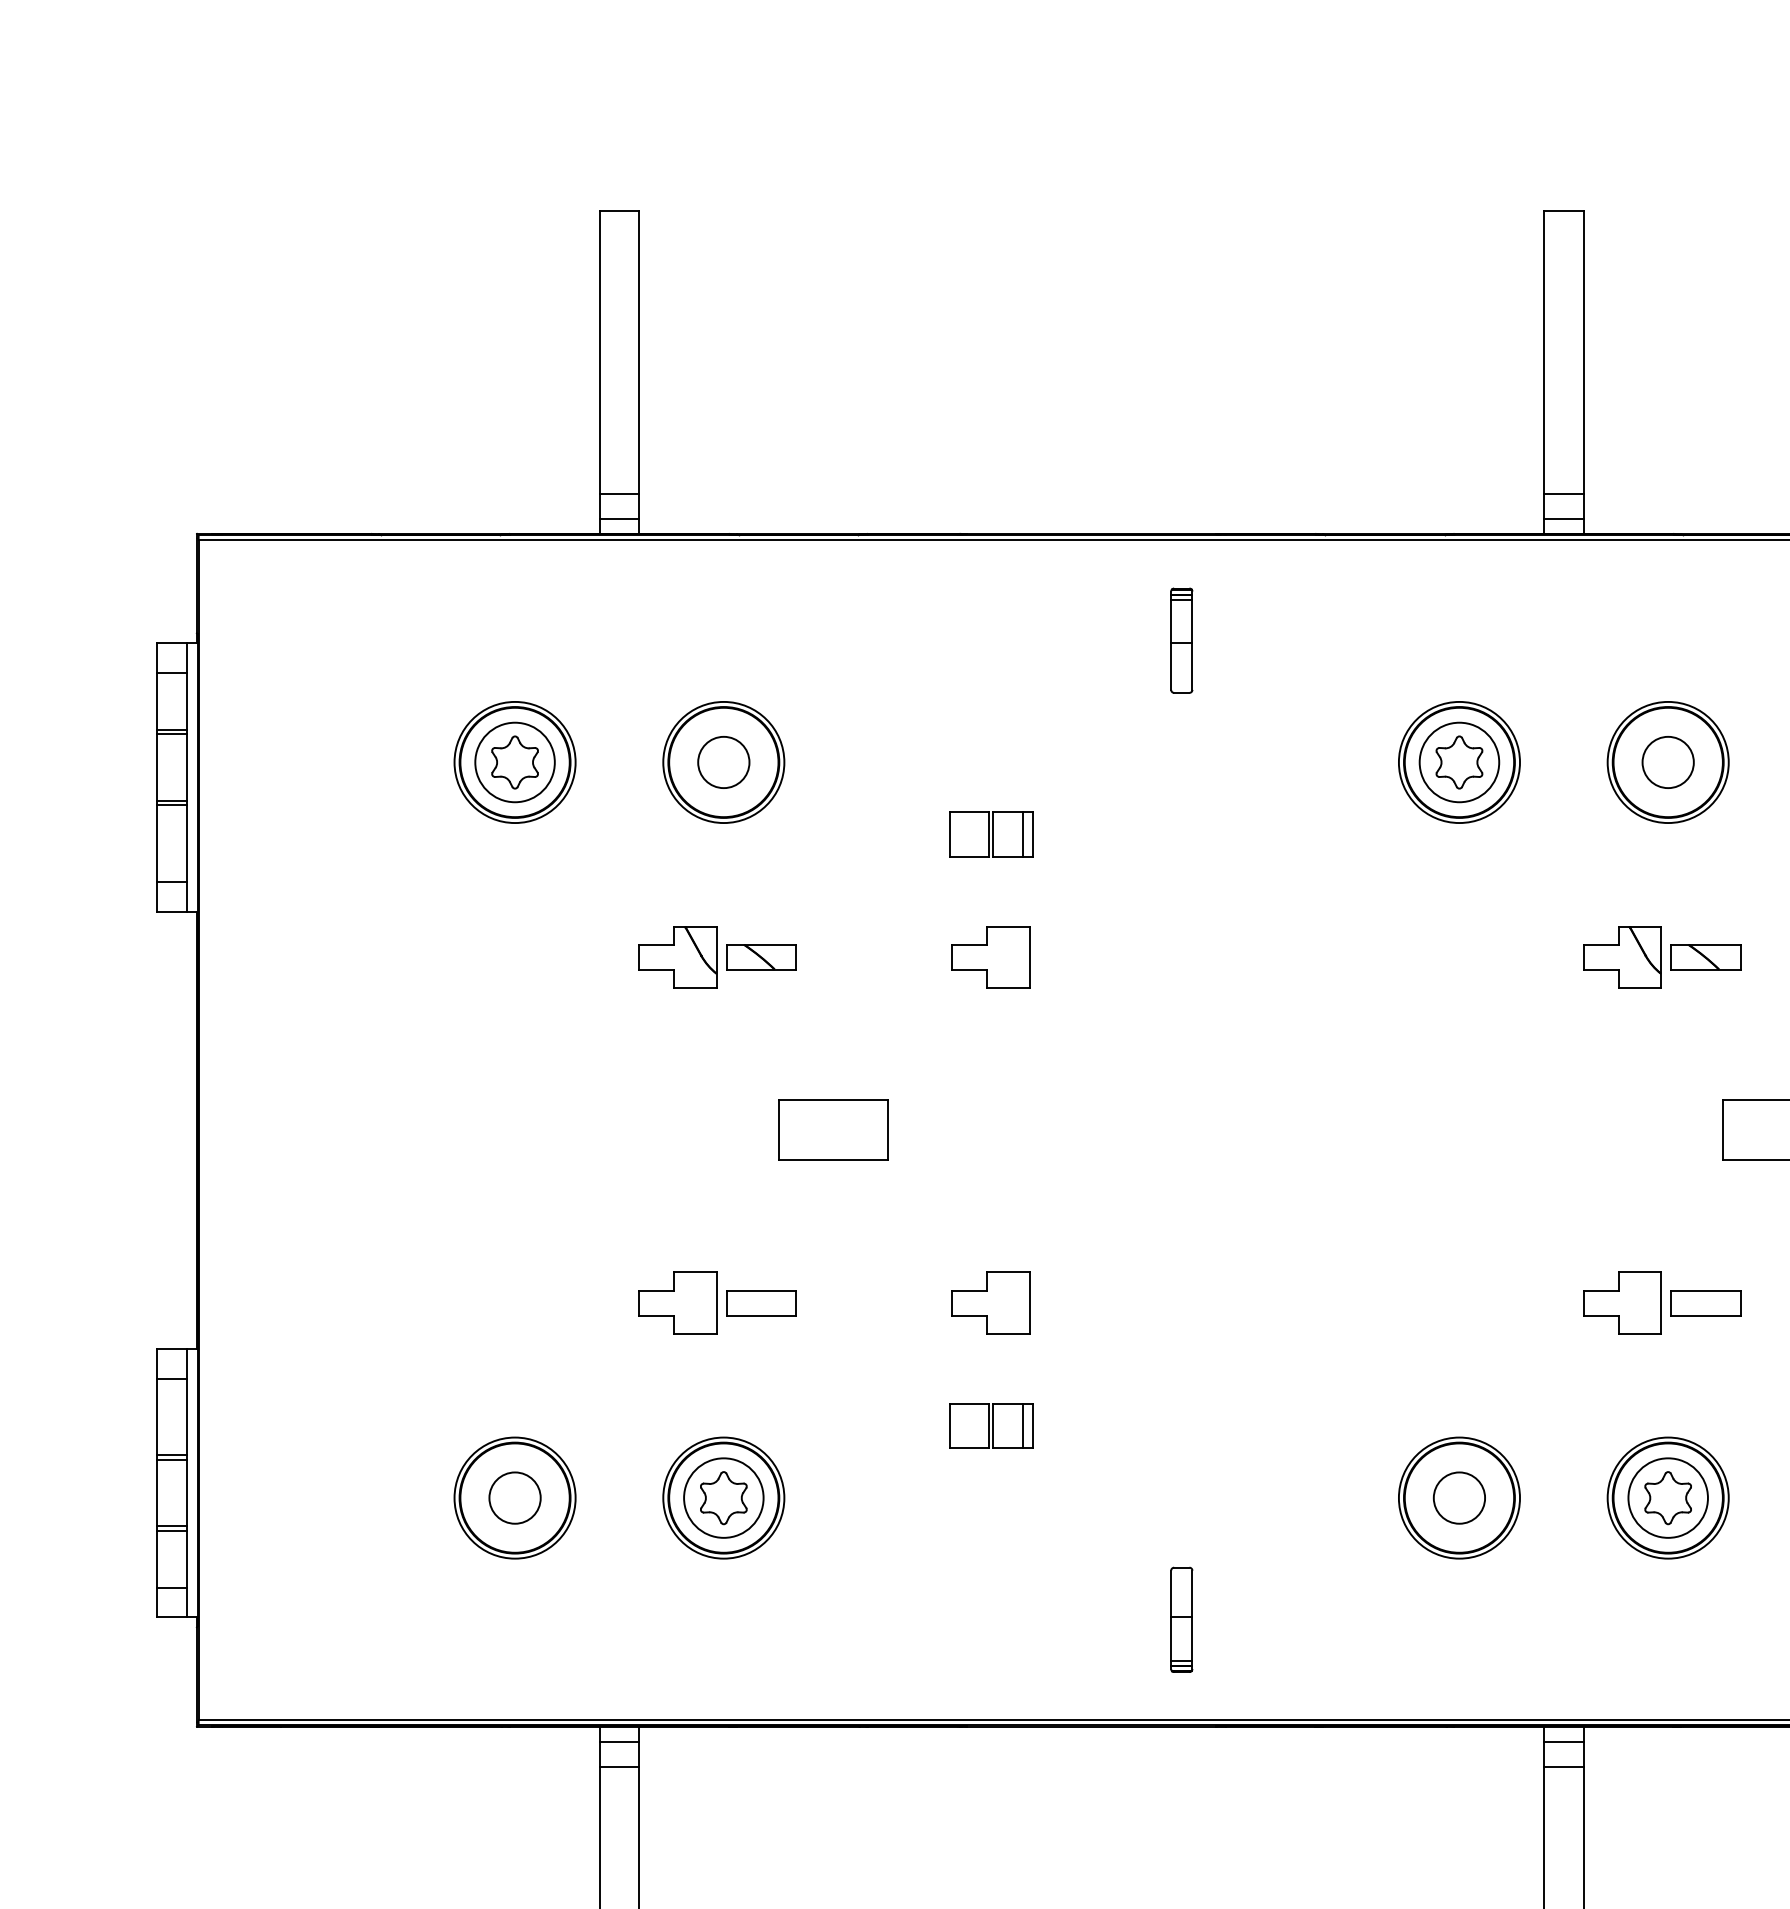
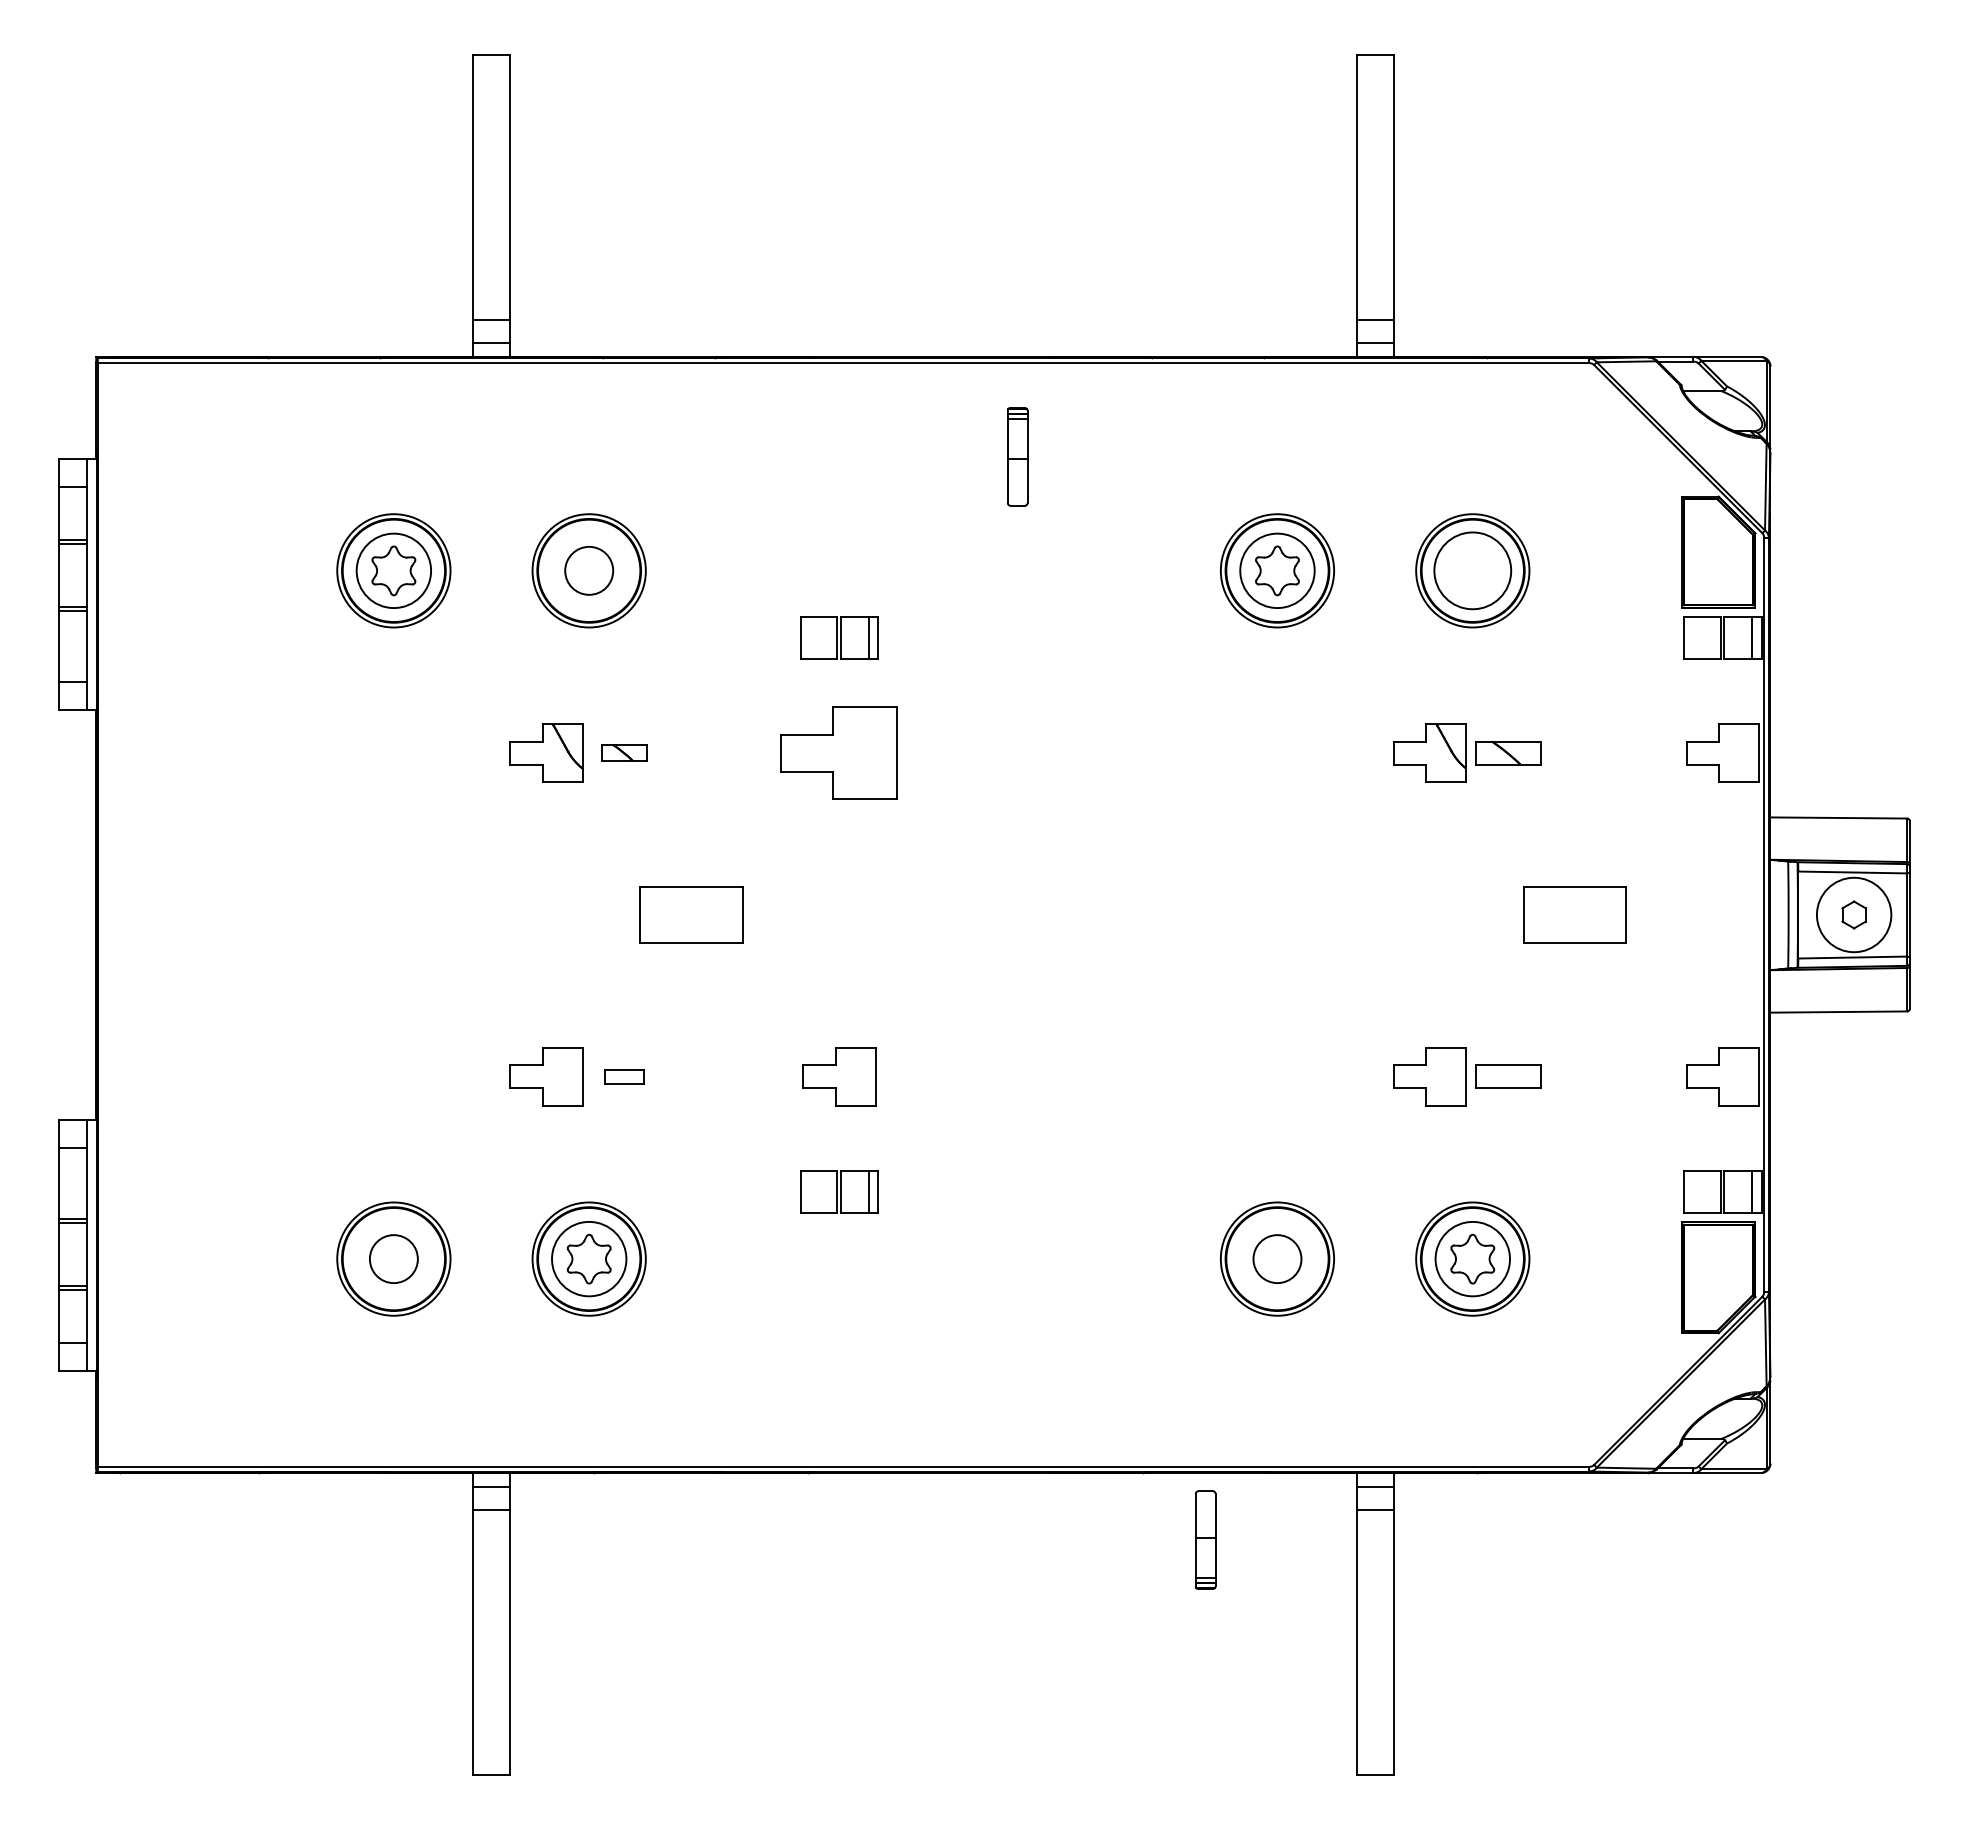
circle: (1667, 762) -> (1472, 570), size x1.6
part: (761, 956) -> (624, 752), size x0.7
part: (991, 956) -> (839, 752), size x1.6
part: (761, 1302) -> (624, 1076), size x0.6
part: (1181, 1619) -> (1205, 1539), moved

